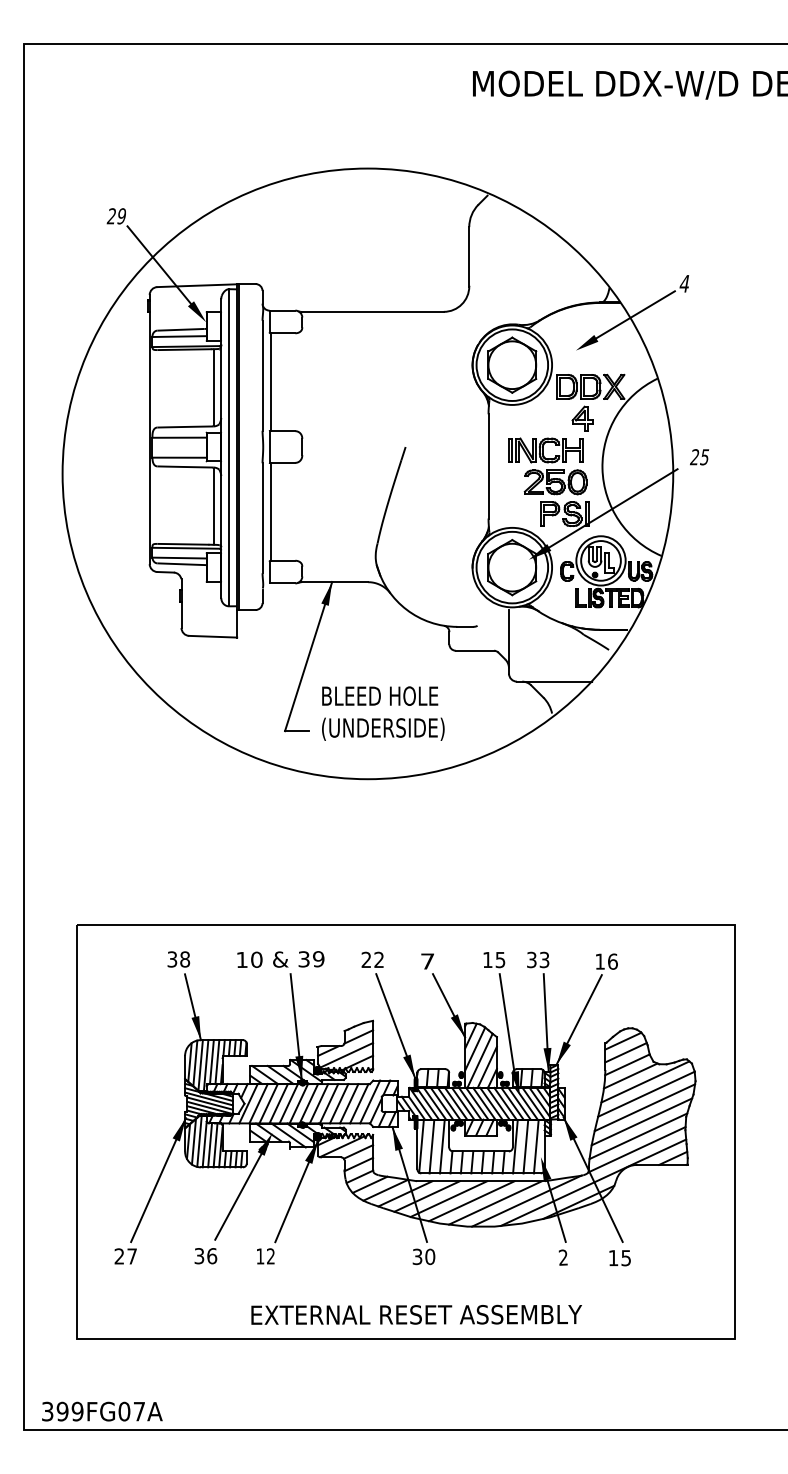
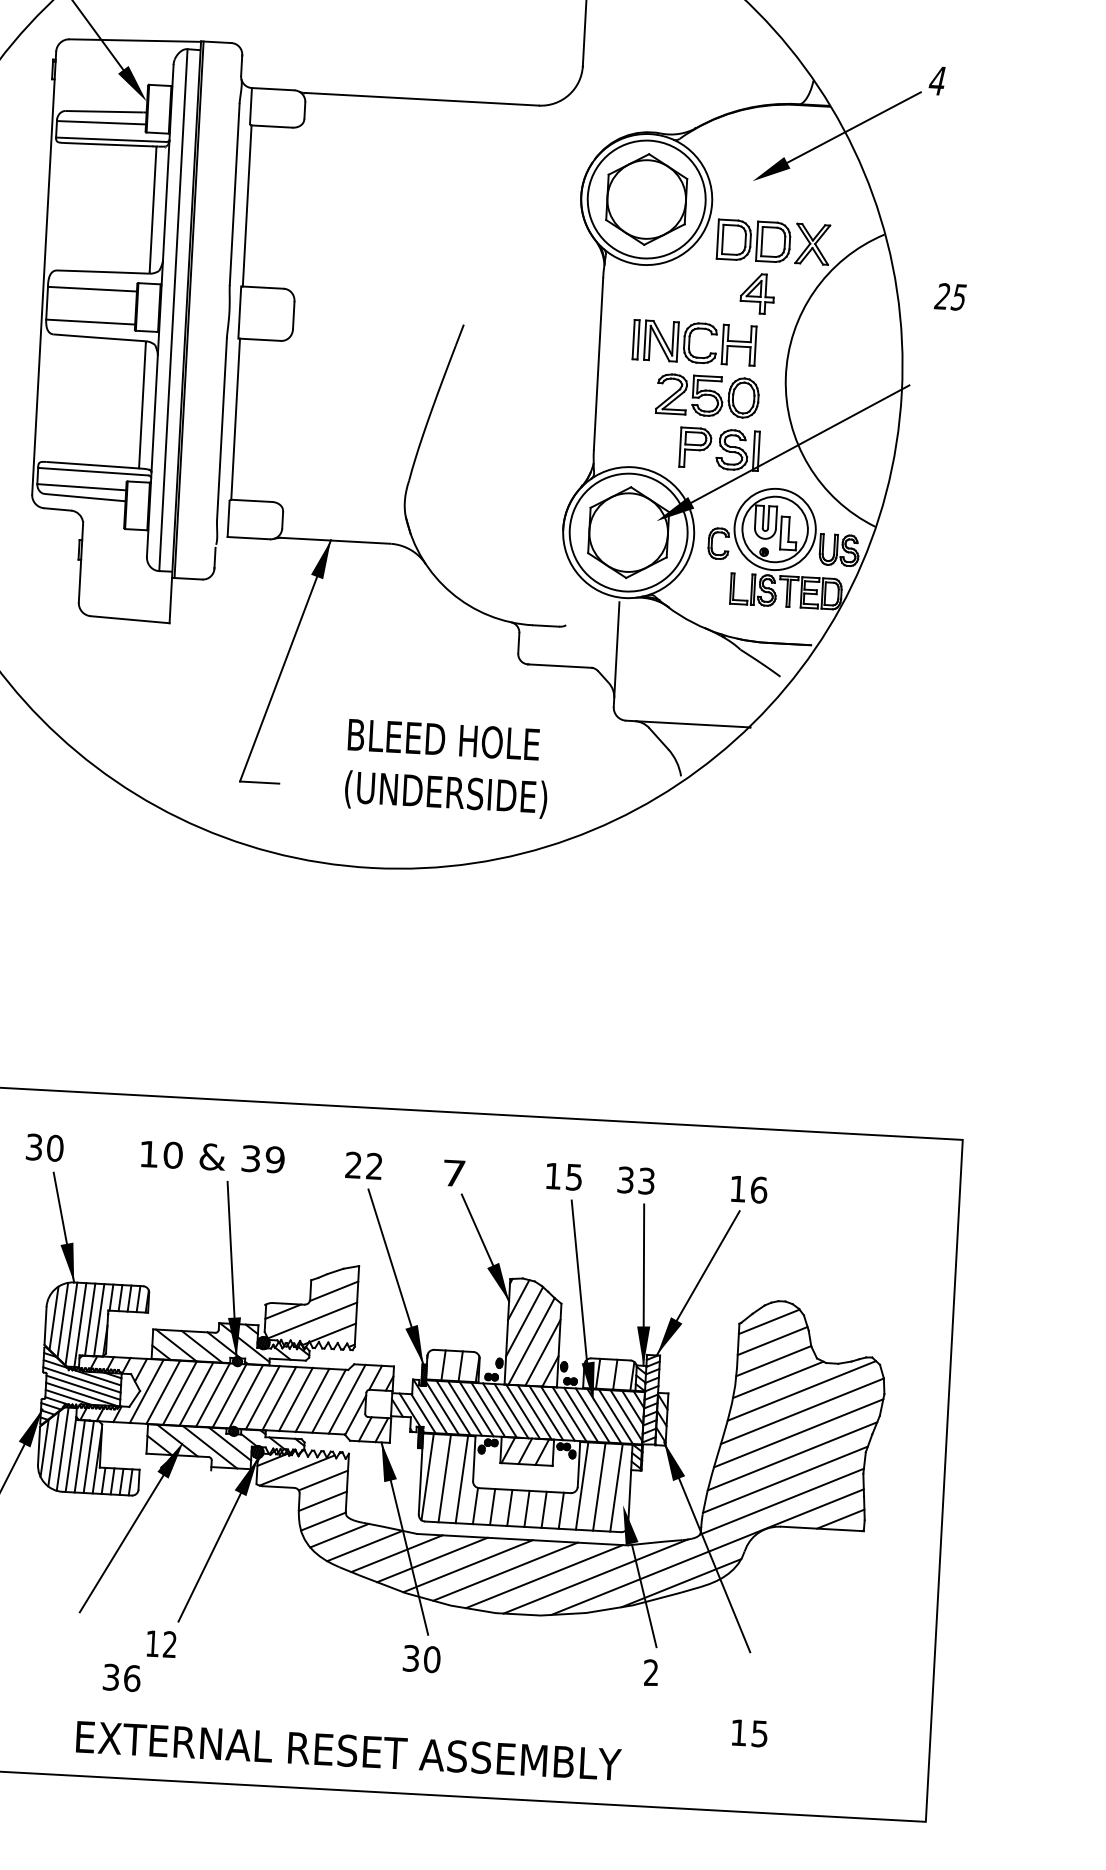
text: (699, 457) -> (950, 297), moved
text: (383, 713) -> (447, 768), moved
text: (185, 959) -> (55, 1148), 38 -> 30
text: (205, 1256) -> (121, 1678), moved
text: (619, 1258) -> (748, 1733), moved
text: (416, 1314) -> (348, 1750), moved

